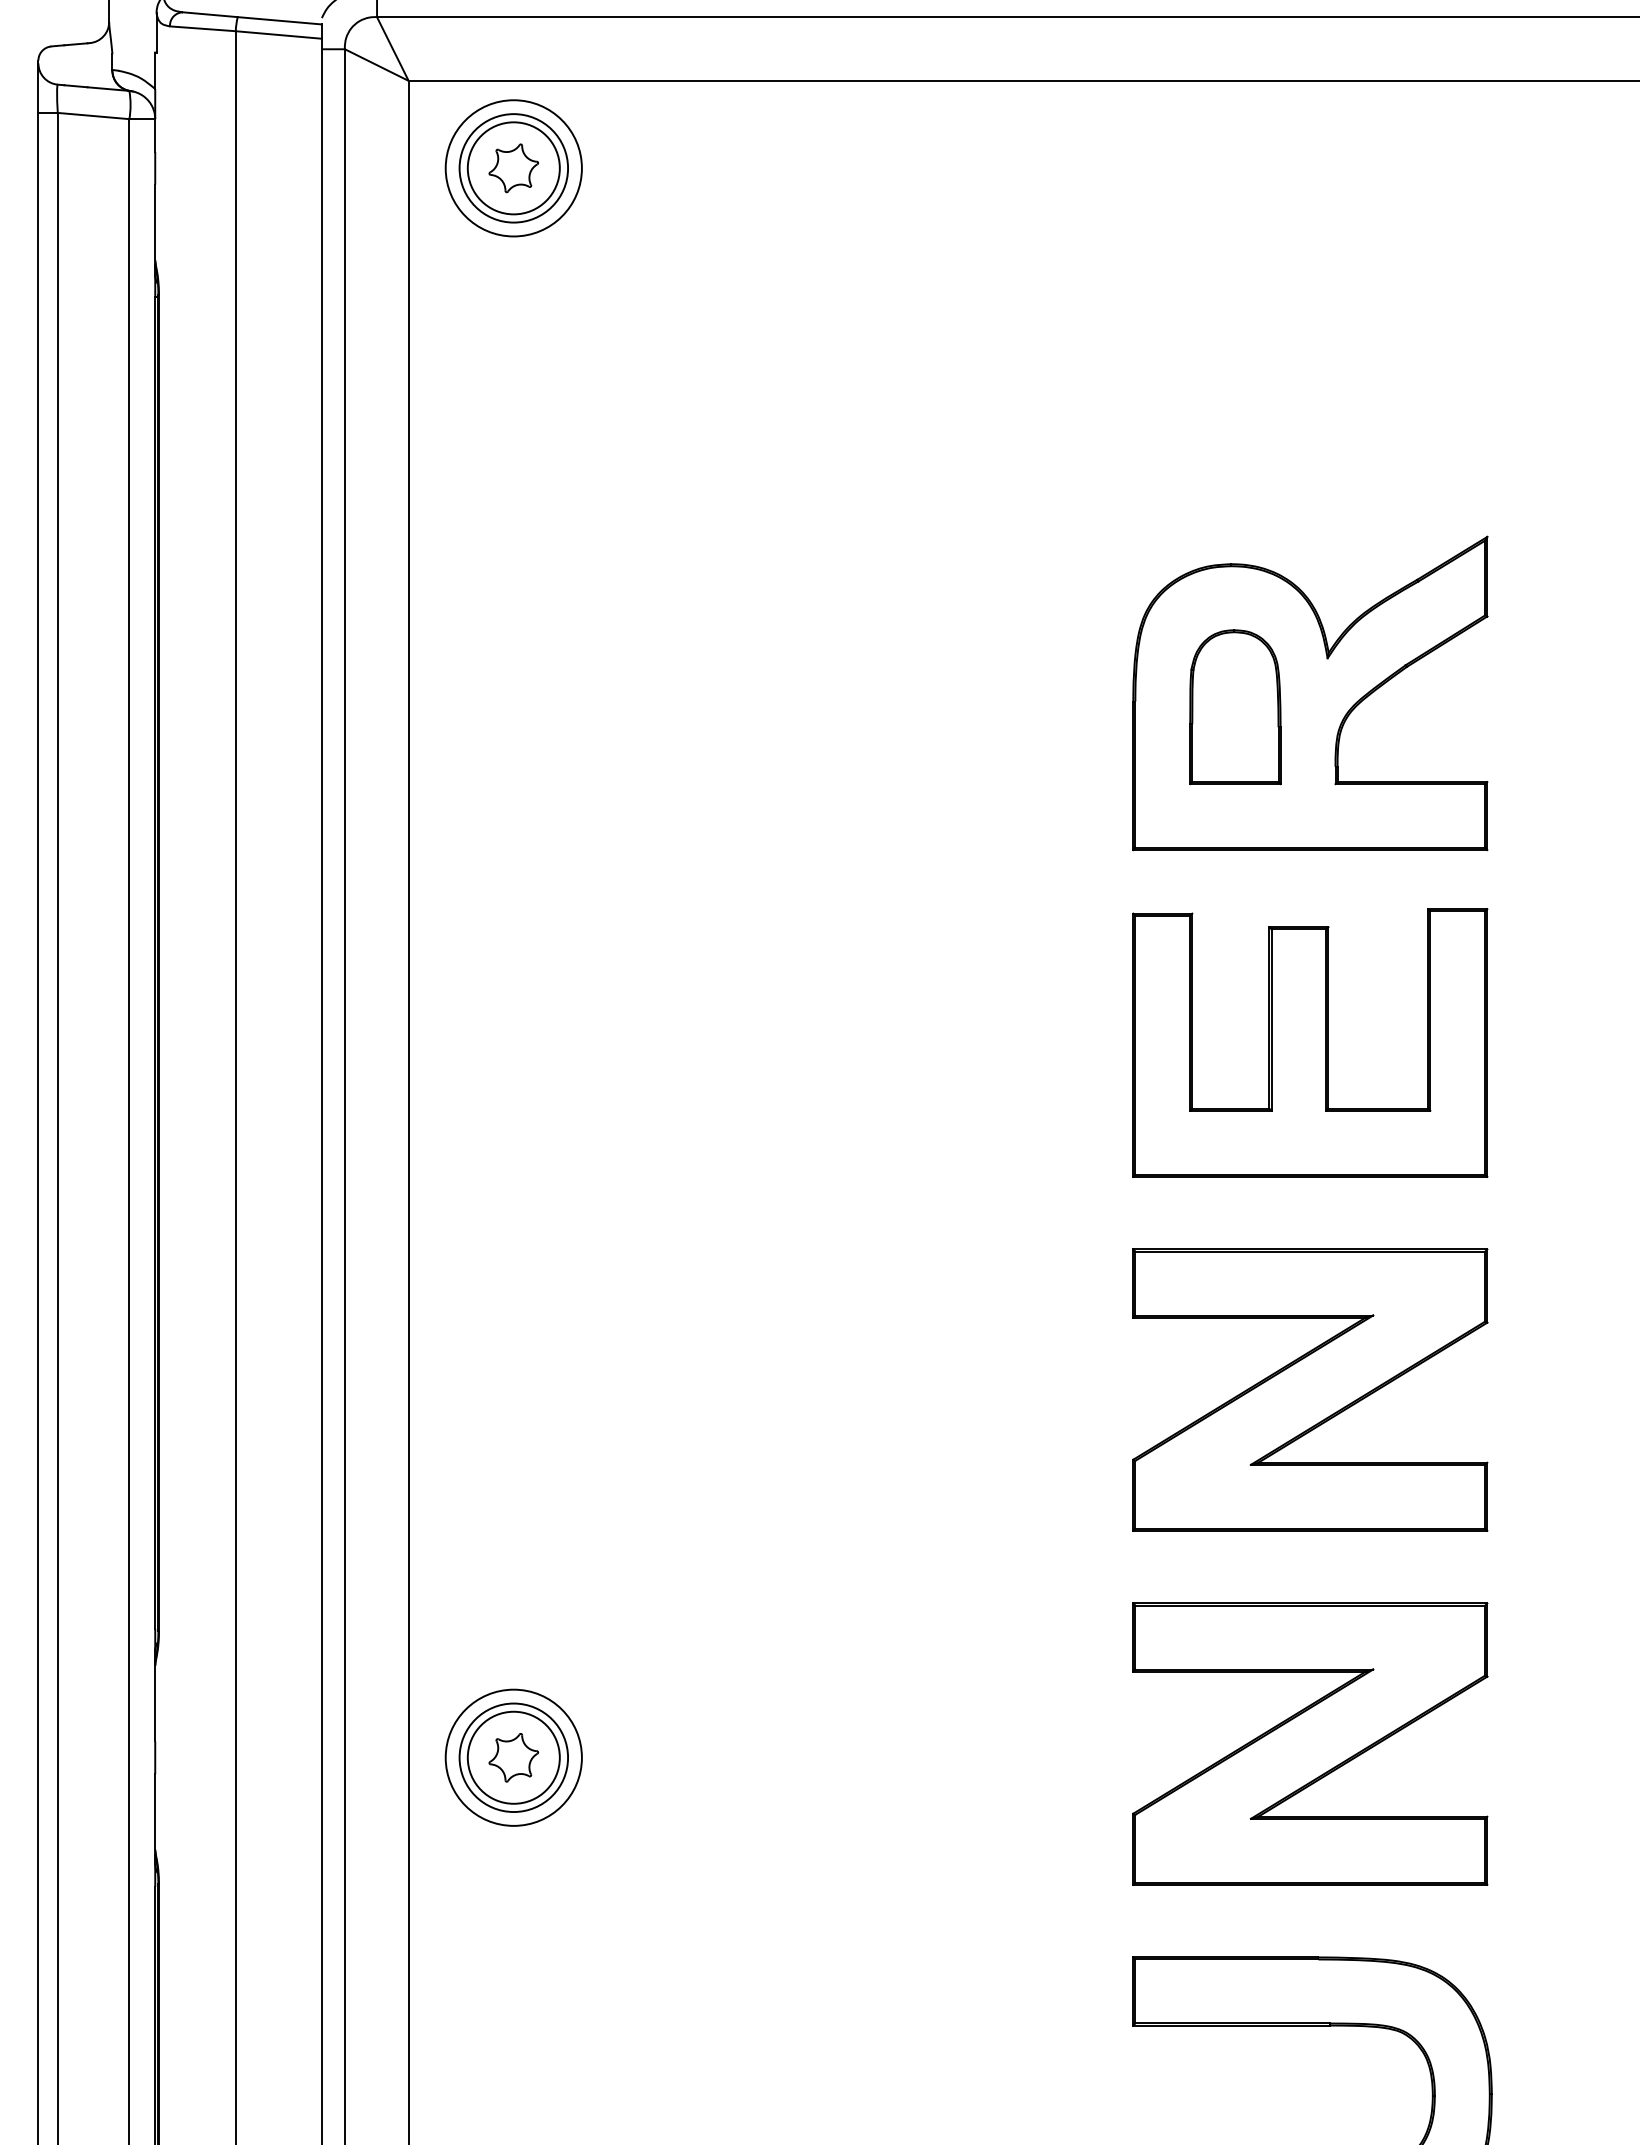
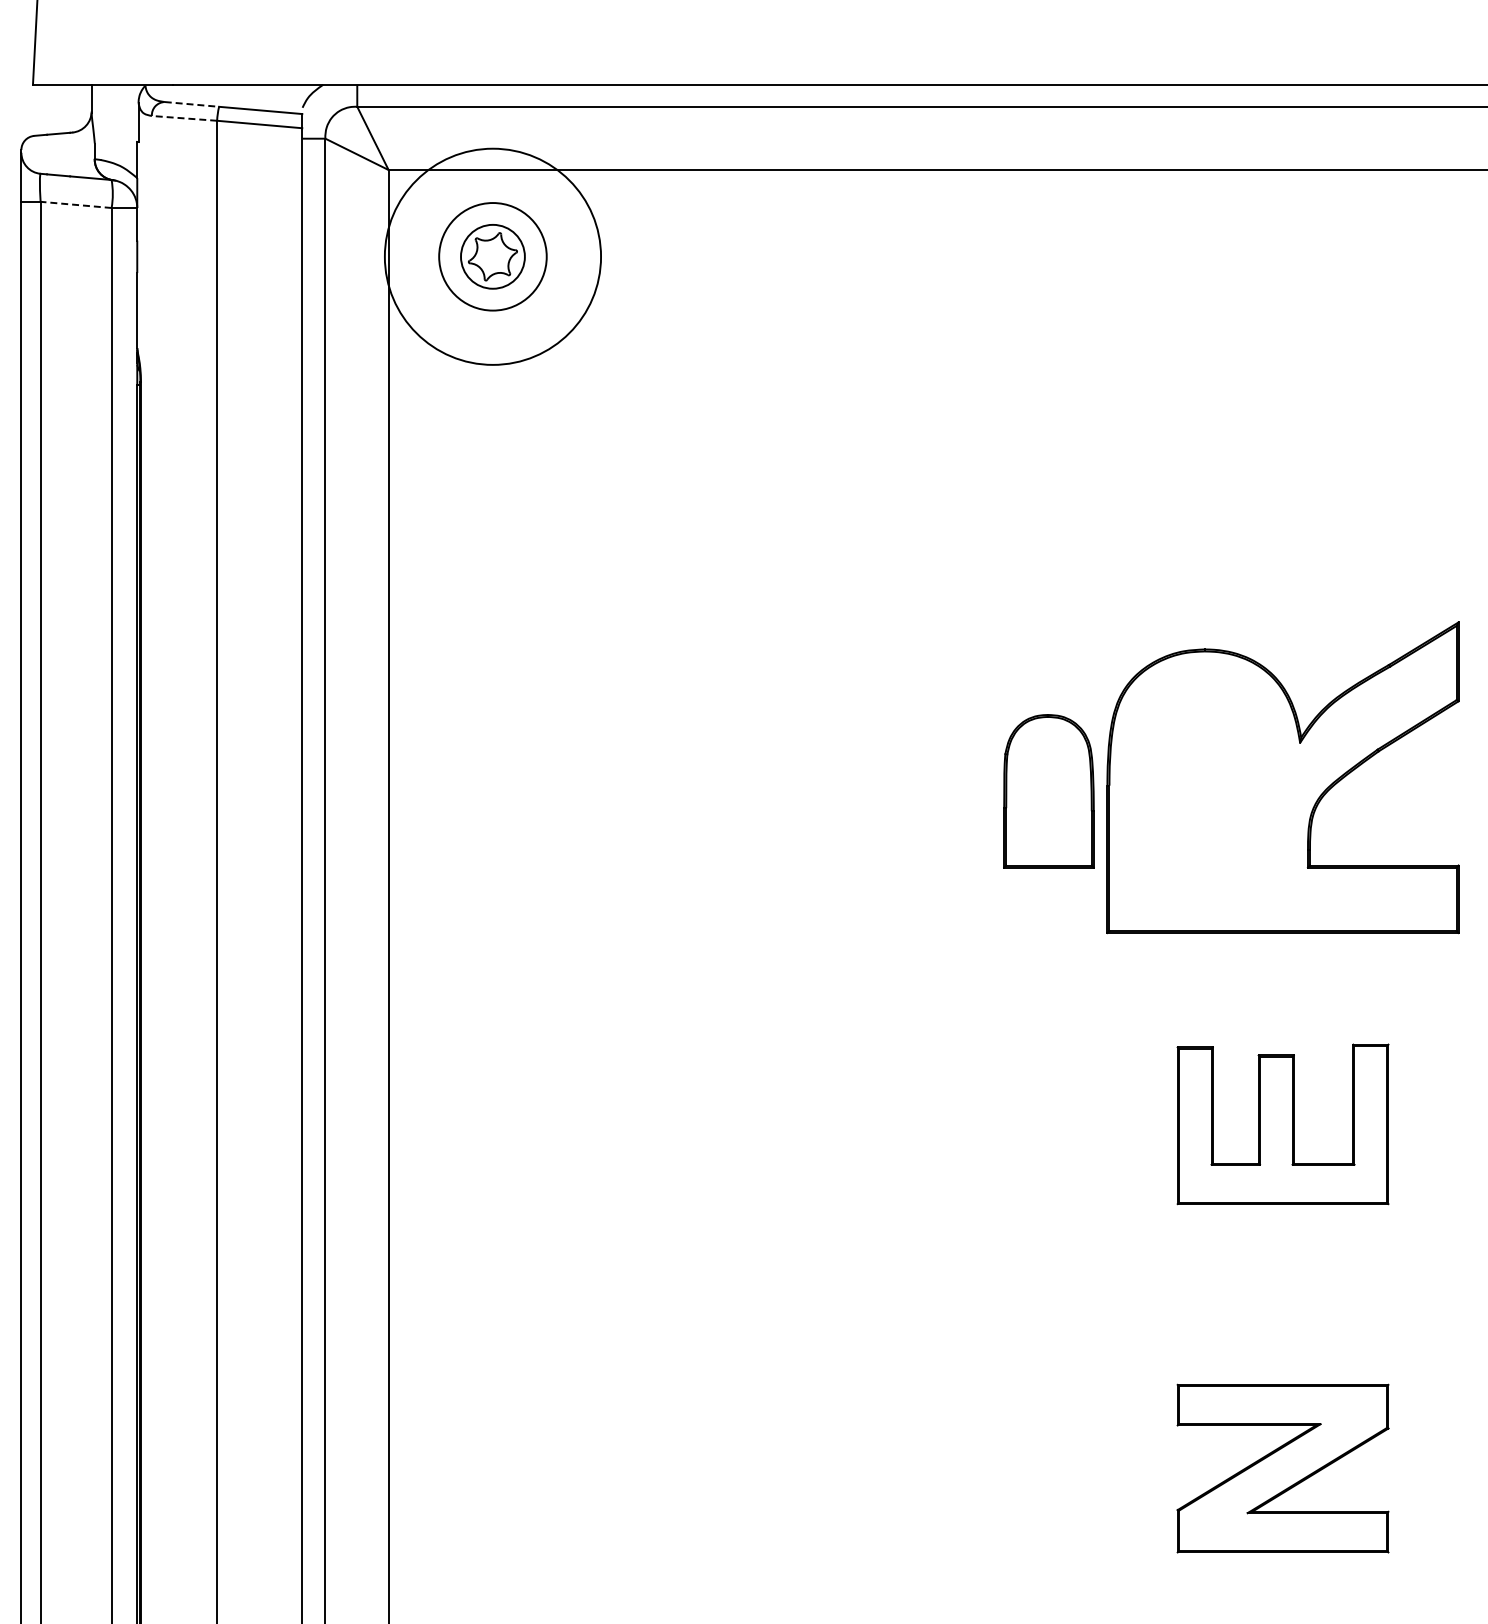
line: (210, 14) -> (192, 104), solid -> dashed
line: (202, 28) -> (184, 118), solid -> dashed
line: (93, 116) -> (76, 205), solid -> dashed
circle: (513, 168) -> (492, 256), size x0.7
circle: (513, 168) -> (492, 256), size x1.6
part: (1235, 707) -> (1049, 791), moved
part: (1310, 1042) -> (1283, 1123), size x0.6
part: (1310, 1389) -> (1283, 1468), size x0.6

